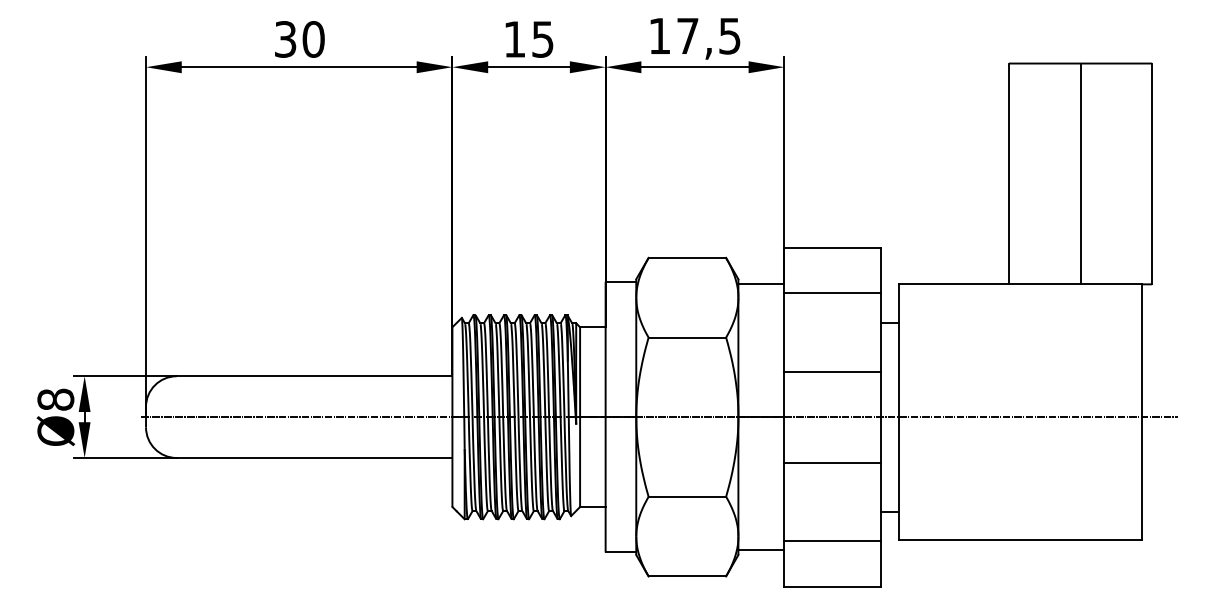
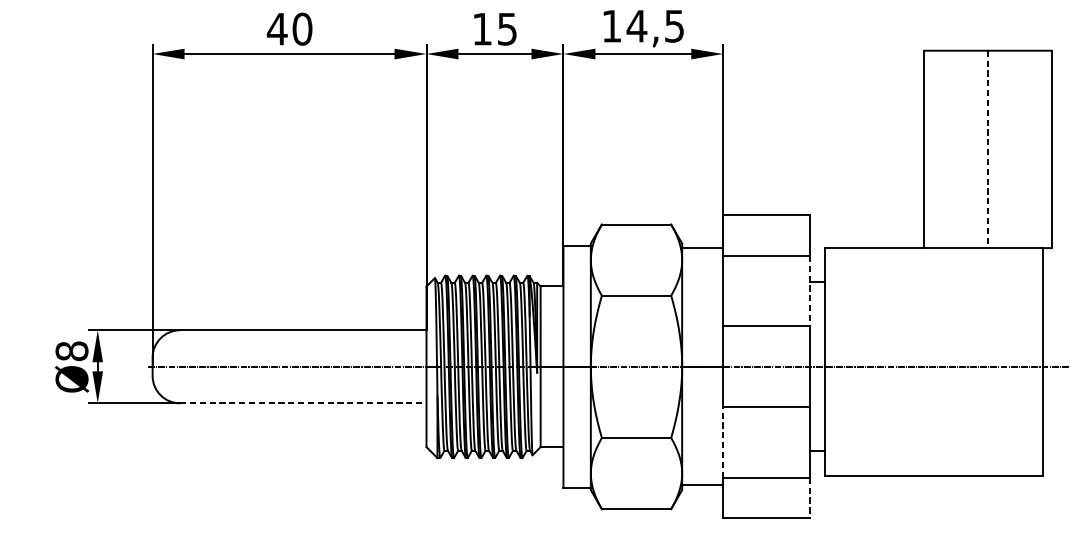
text: (687, 35) -> (636, 25), 17,5 -> 14,5
text: (285, 39) -> (277, 29), 30 -> 40
line: (1080, 174) -> (987, 149), solid -> dashed
line: (881, 332) -> (810, 291), solid -> dashed
line: (314, 457) -> (303, 402), solid -> dashed
line: (784, 501) -> (723, 442), solid -> dashed
line: (881, 563) -> (810, 497), solid -> dashed

